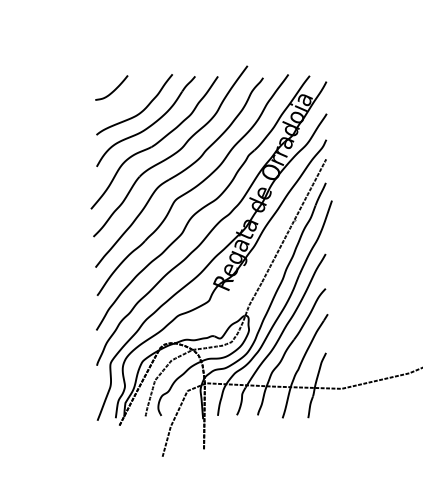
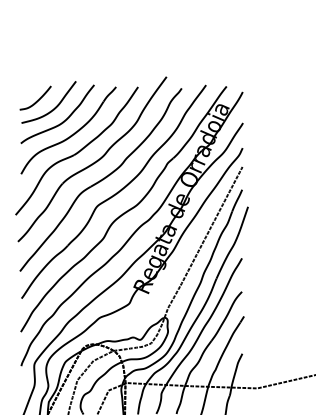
curve: (131, 97) -> (54, 107), added

